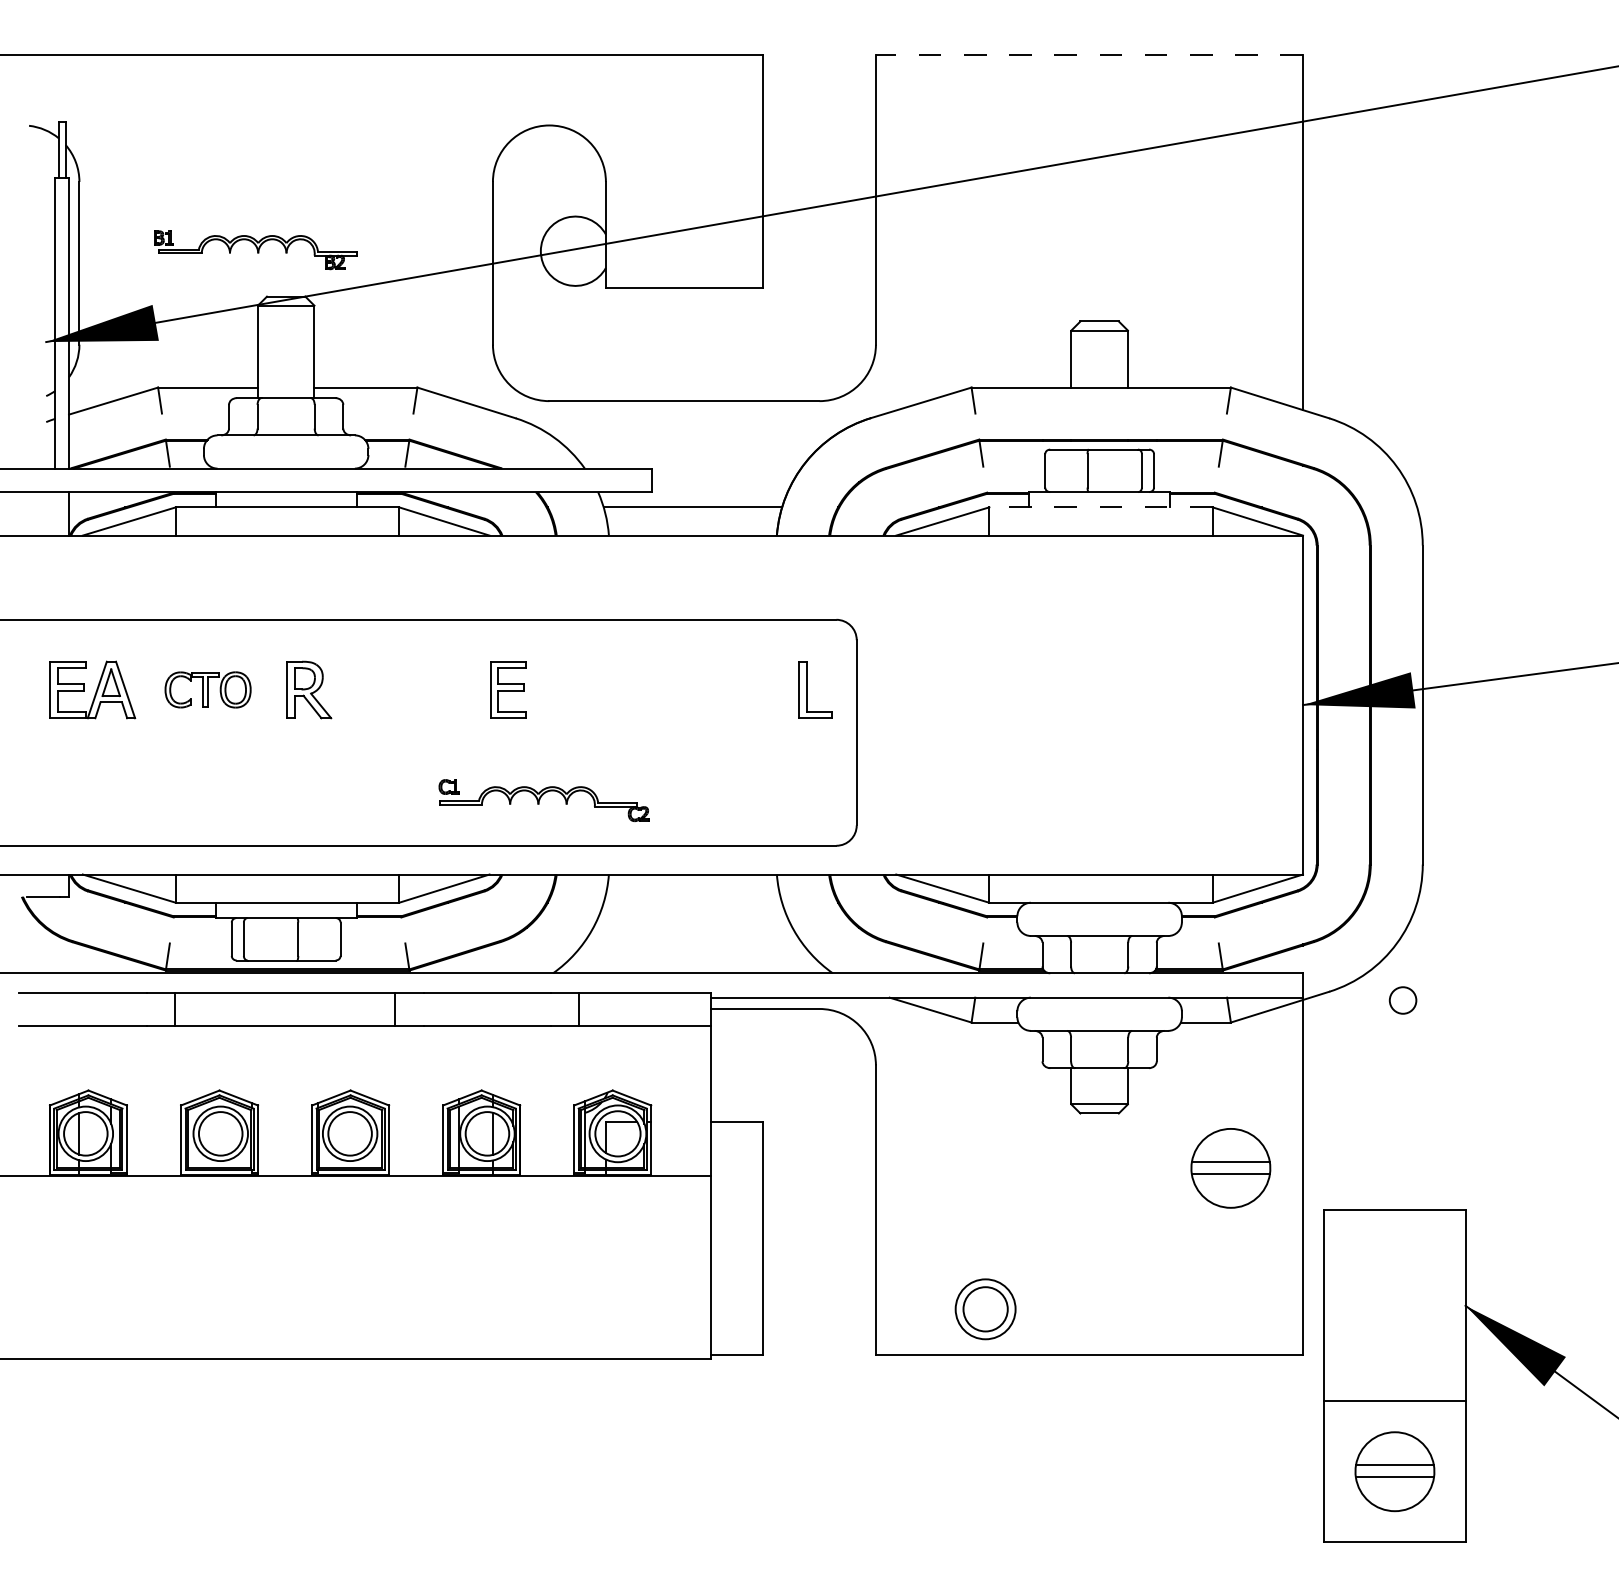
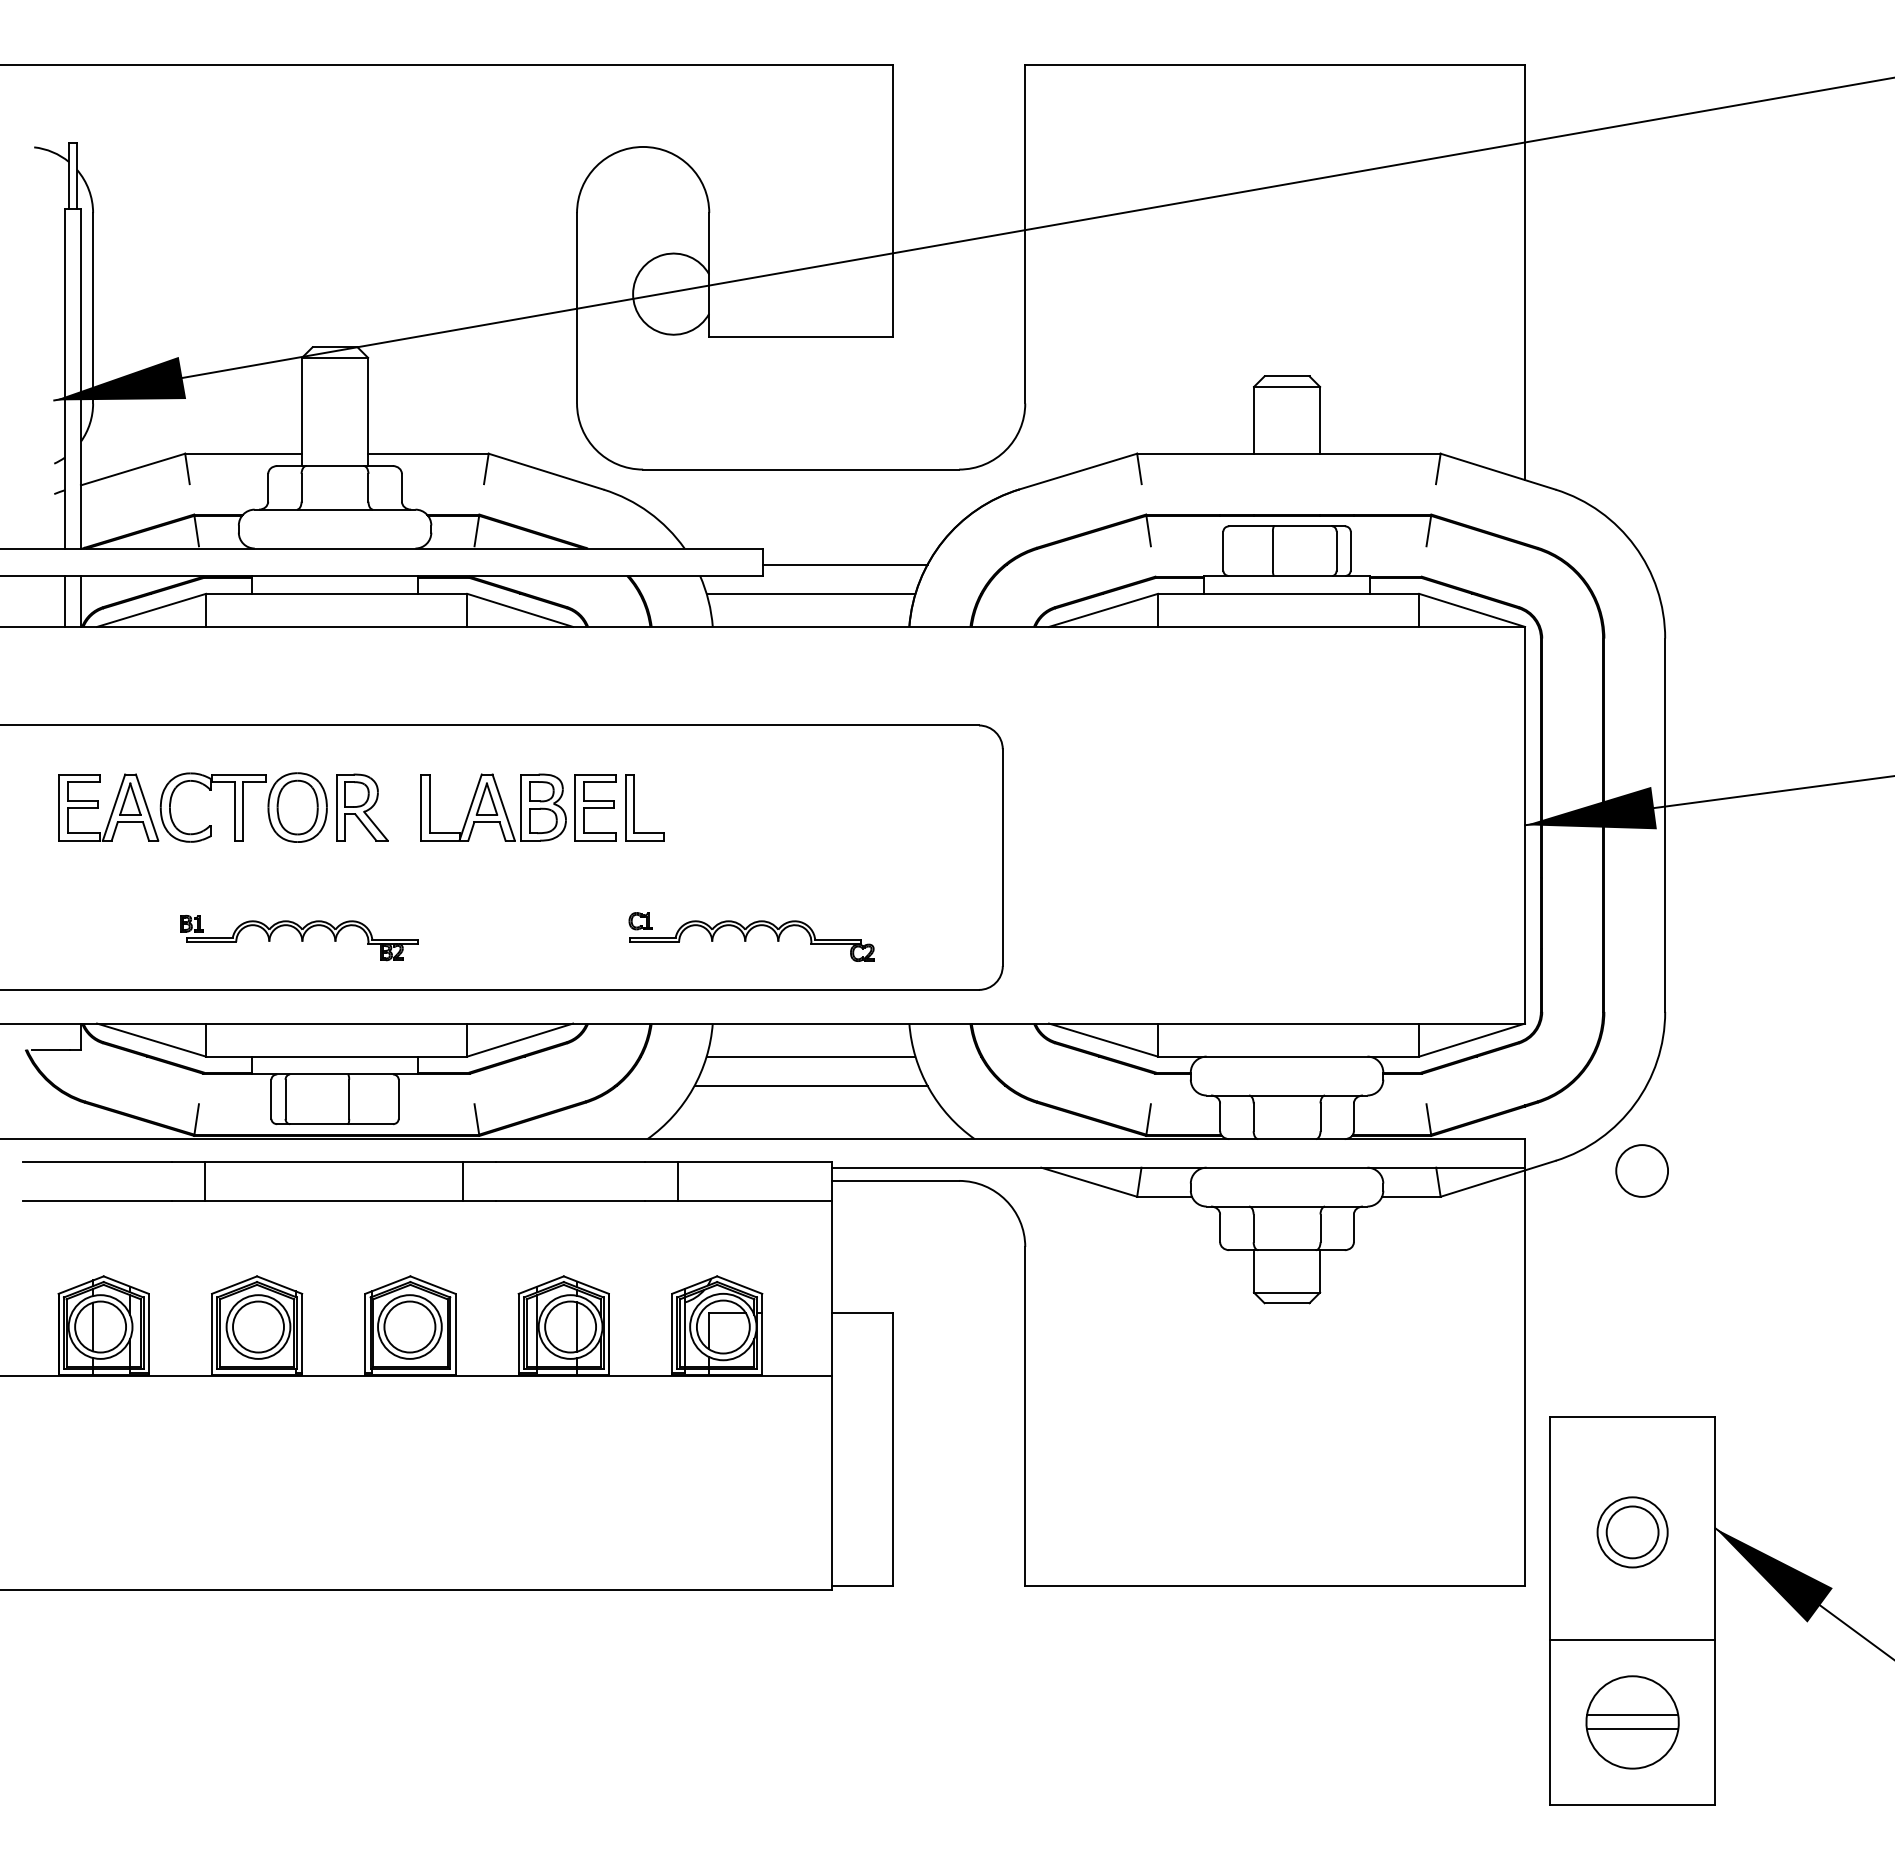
line: (1089, 55) -> (1275, 65), dashed -> solid
part: (255, 250) -> (299, 938), moved
line: (722, 482) -> (845, 564), added
line: (1100, 507) -> (1288, 593), dashed -> solid
line: (55, 513) -> (65, 601), added
part: (207, 689) -> (243, 807), size x1.67
part: (421, 689) -> (493, 807), added
part: (806, 689) -> (634, 807), moved
part: (543, 800) -> (751, 936), moved
line: (692, 902) -> (810, 1056), added
line: (692, 927) -> (810, 1085), added
circle: (1403, 1000) -> (1642, 1170), size x1.67
part: (1230, 1168) -> (1440, 1367), removed
part: (985, 1309) -> (1632, 1532), moved

